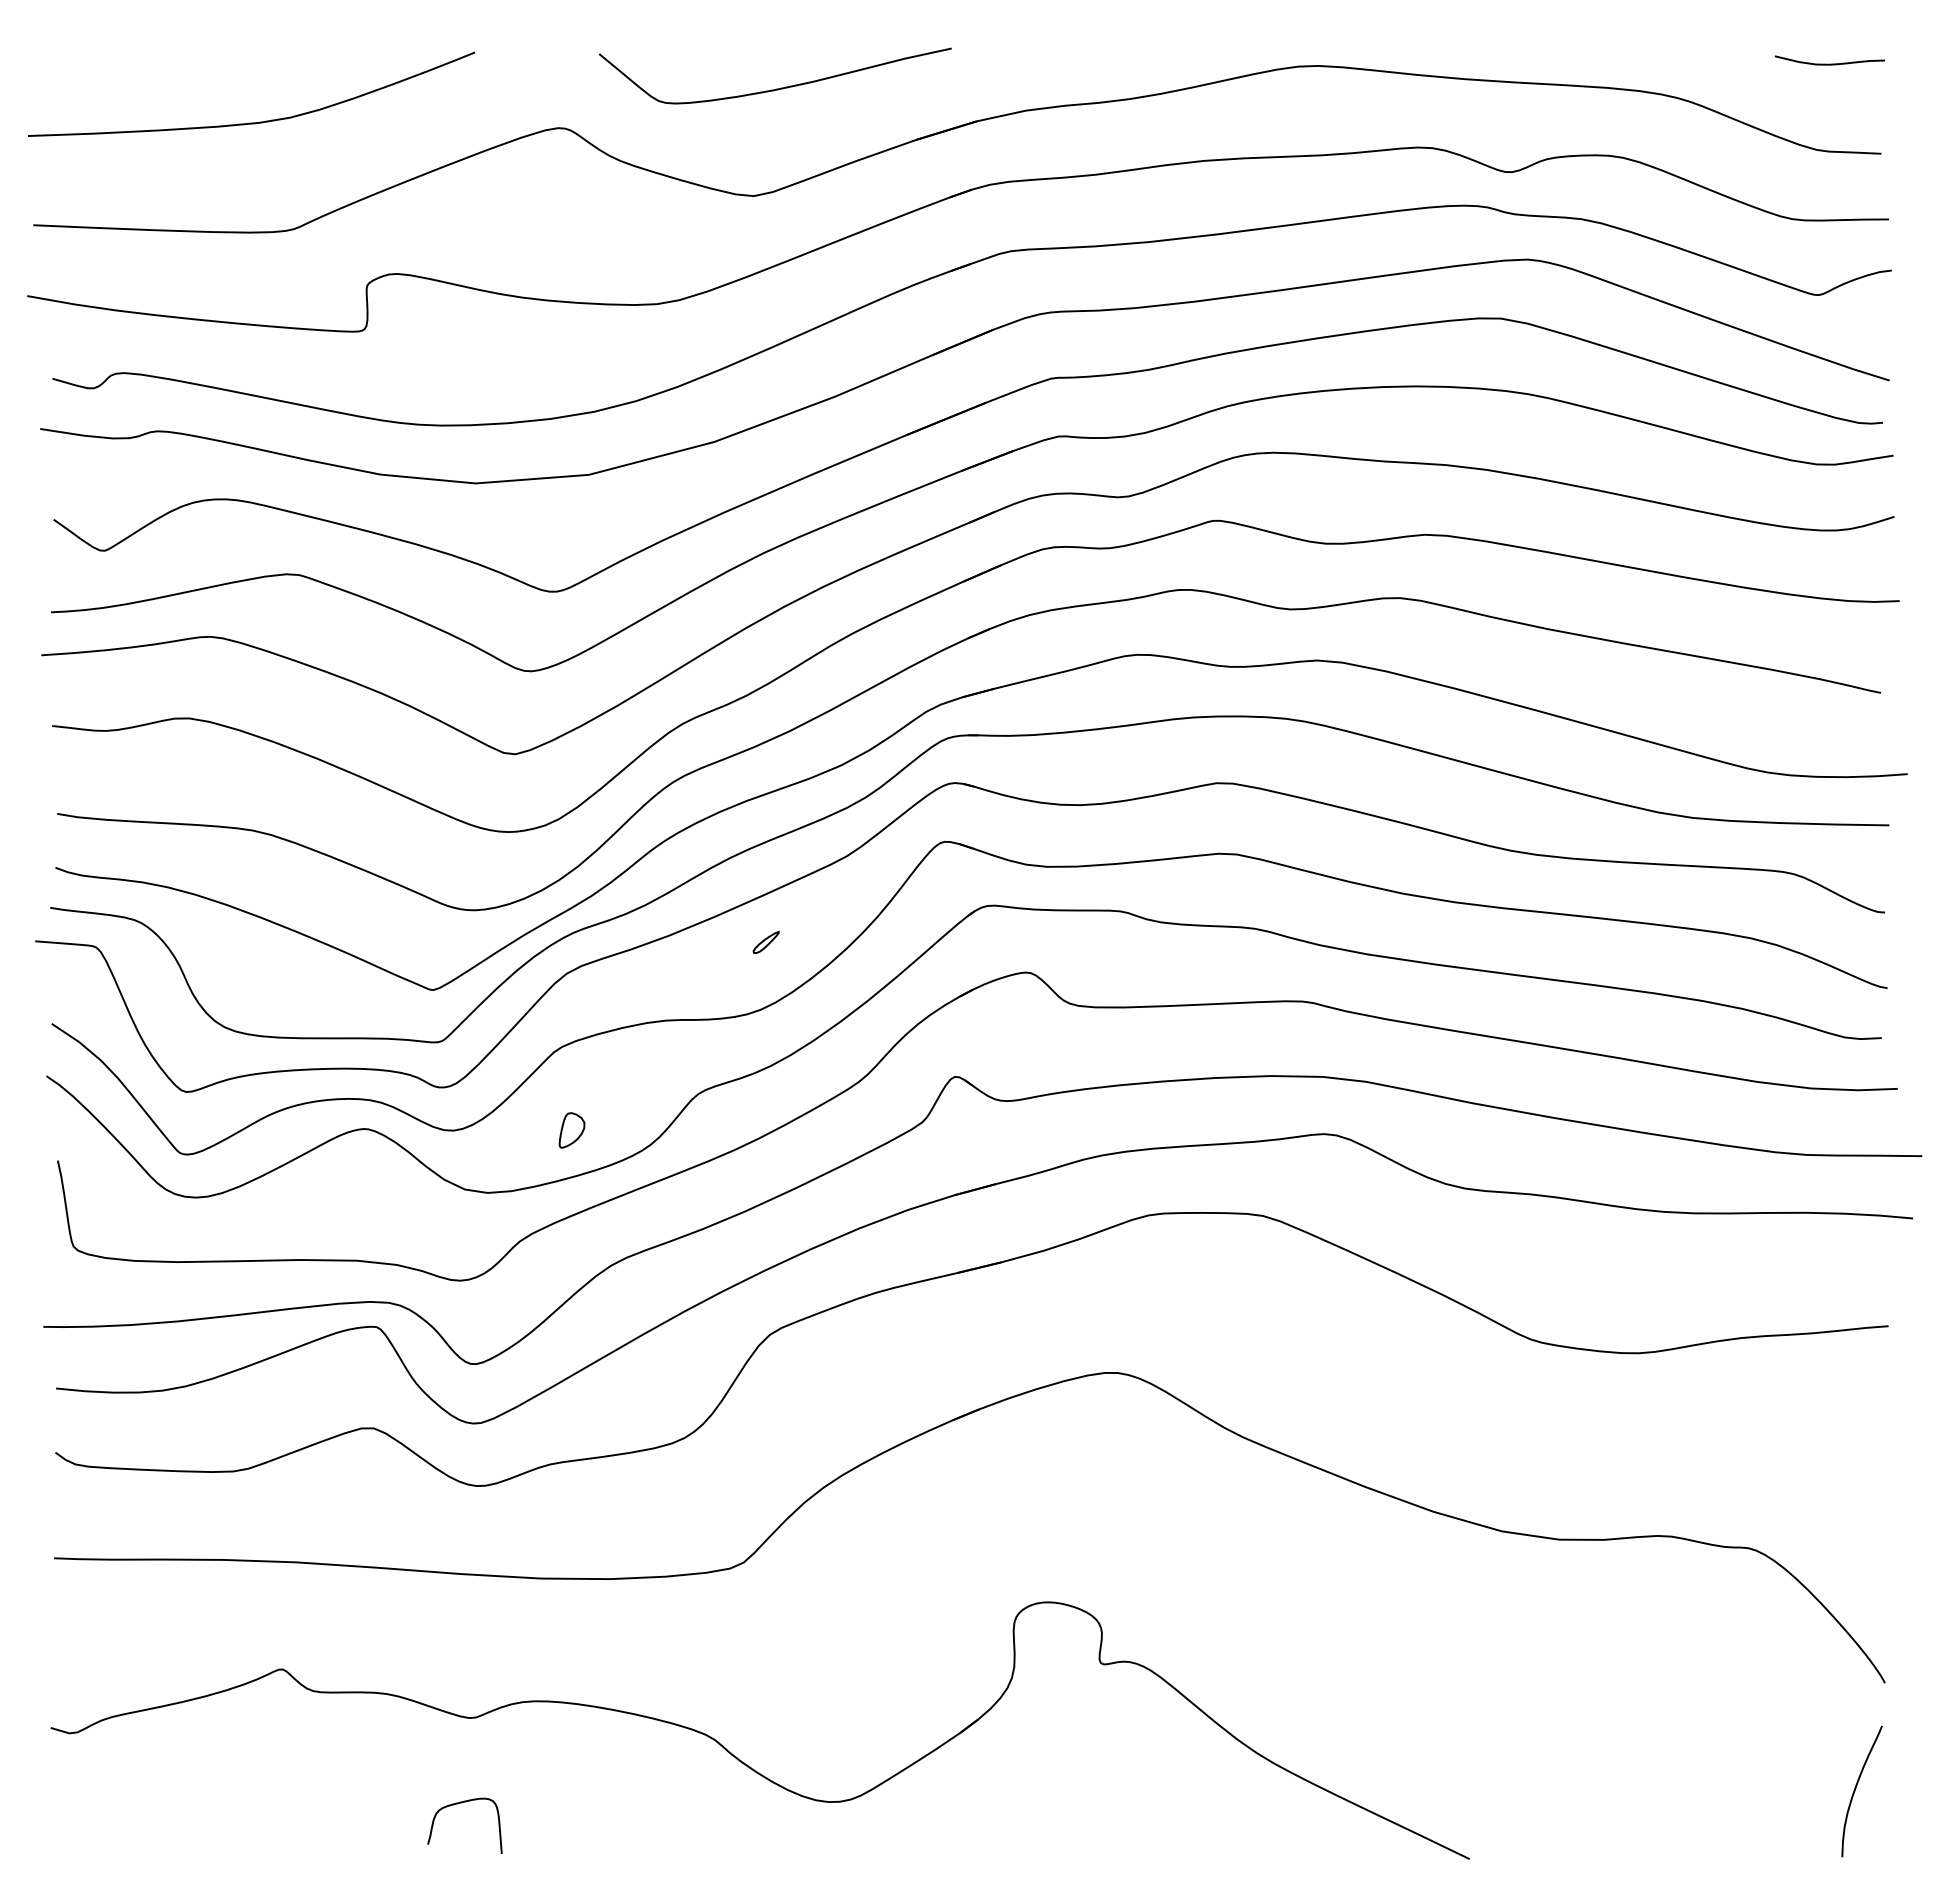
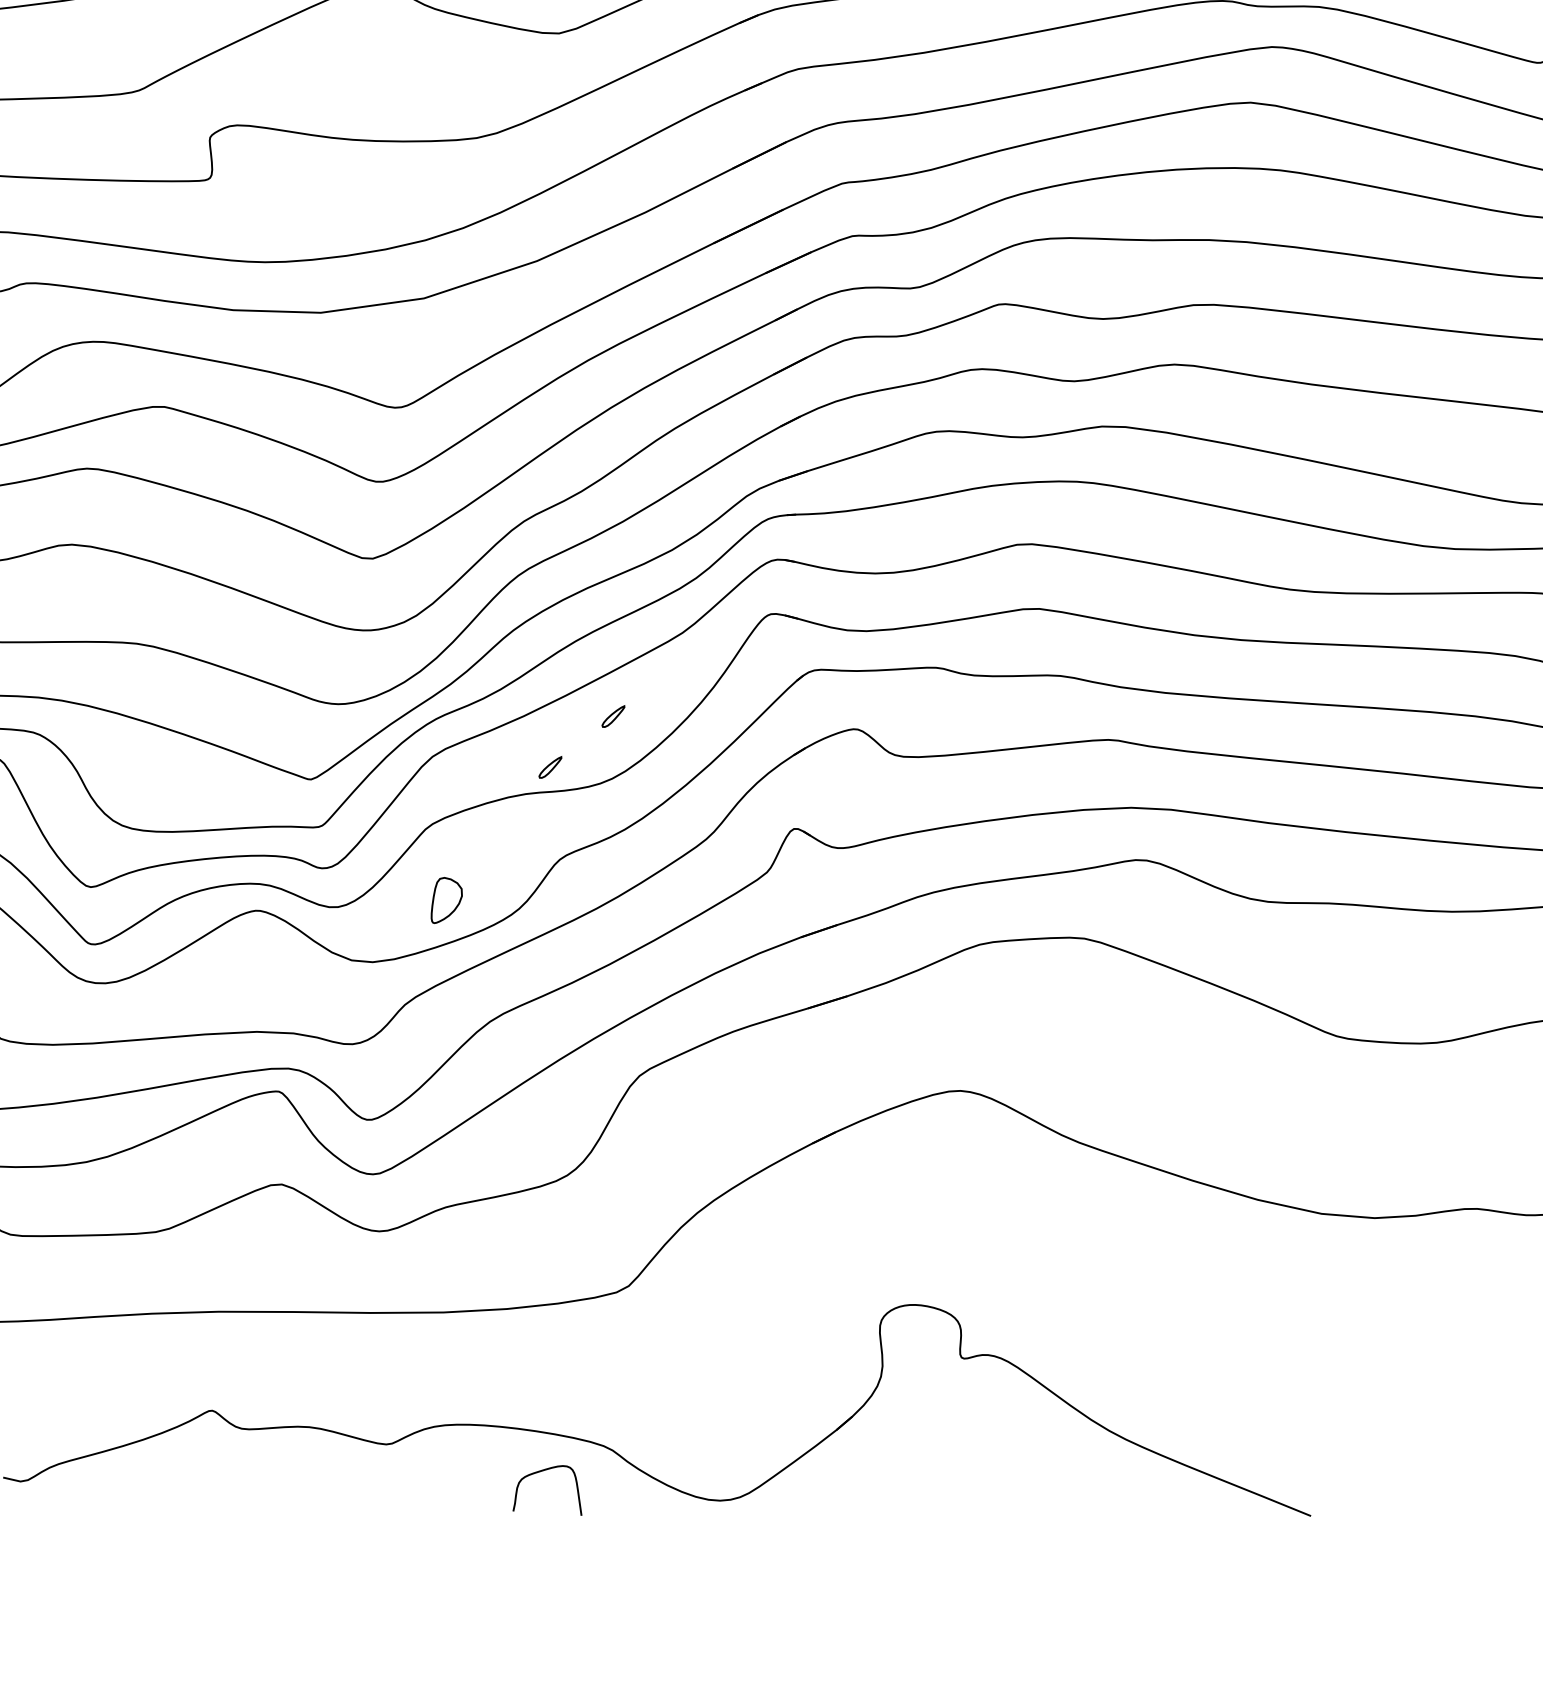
part: (693, 992) -> (549, 766), added
part: (571, 1130) -> (445, 900), size x1.4
curve: (458, 1804) -> (539, 1472), moved

